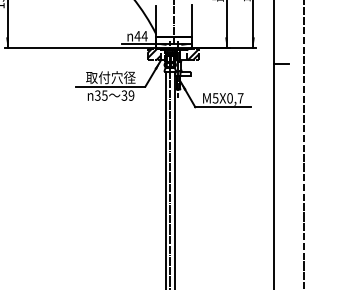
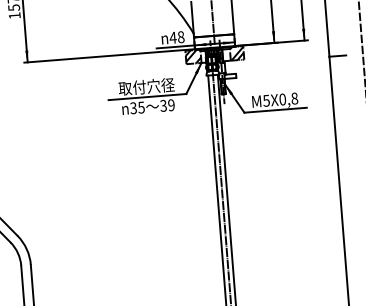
text: (144, 36) -> (180, 37), 44 -> 48
text: (240, 98) -> (294, 98), M5X0,7 -> M5X0,8

